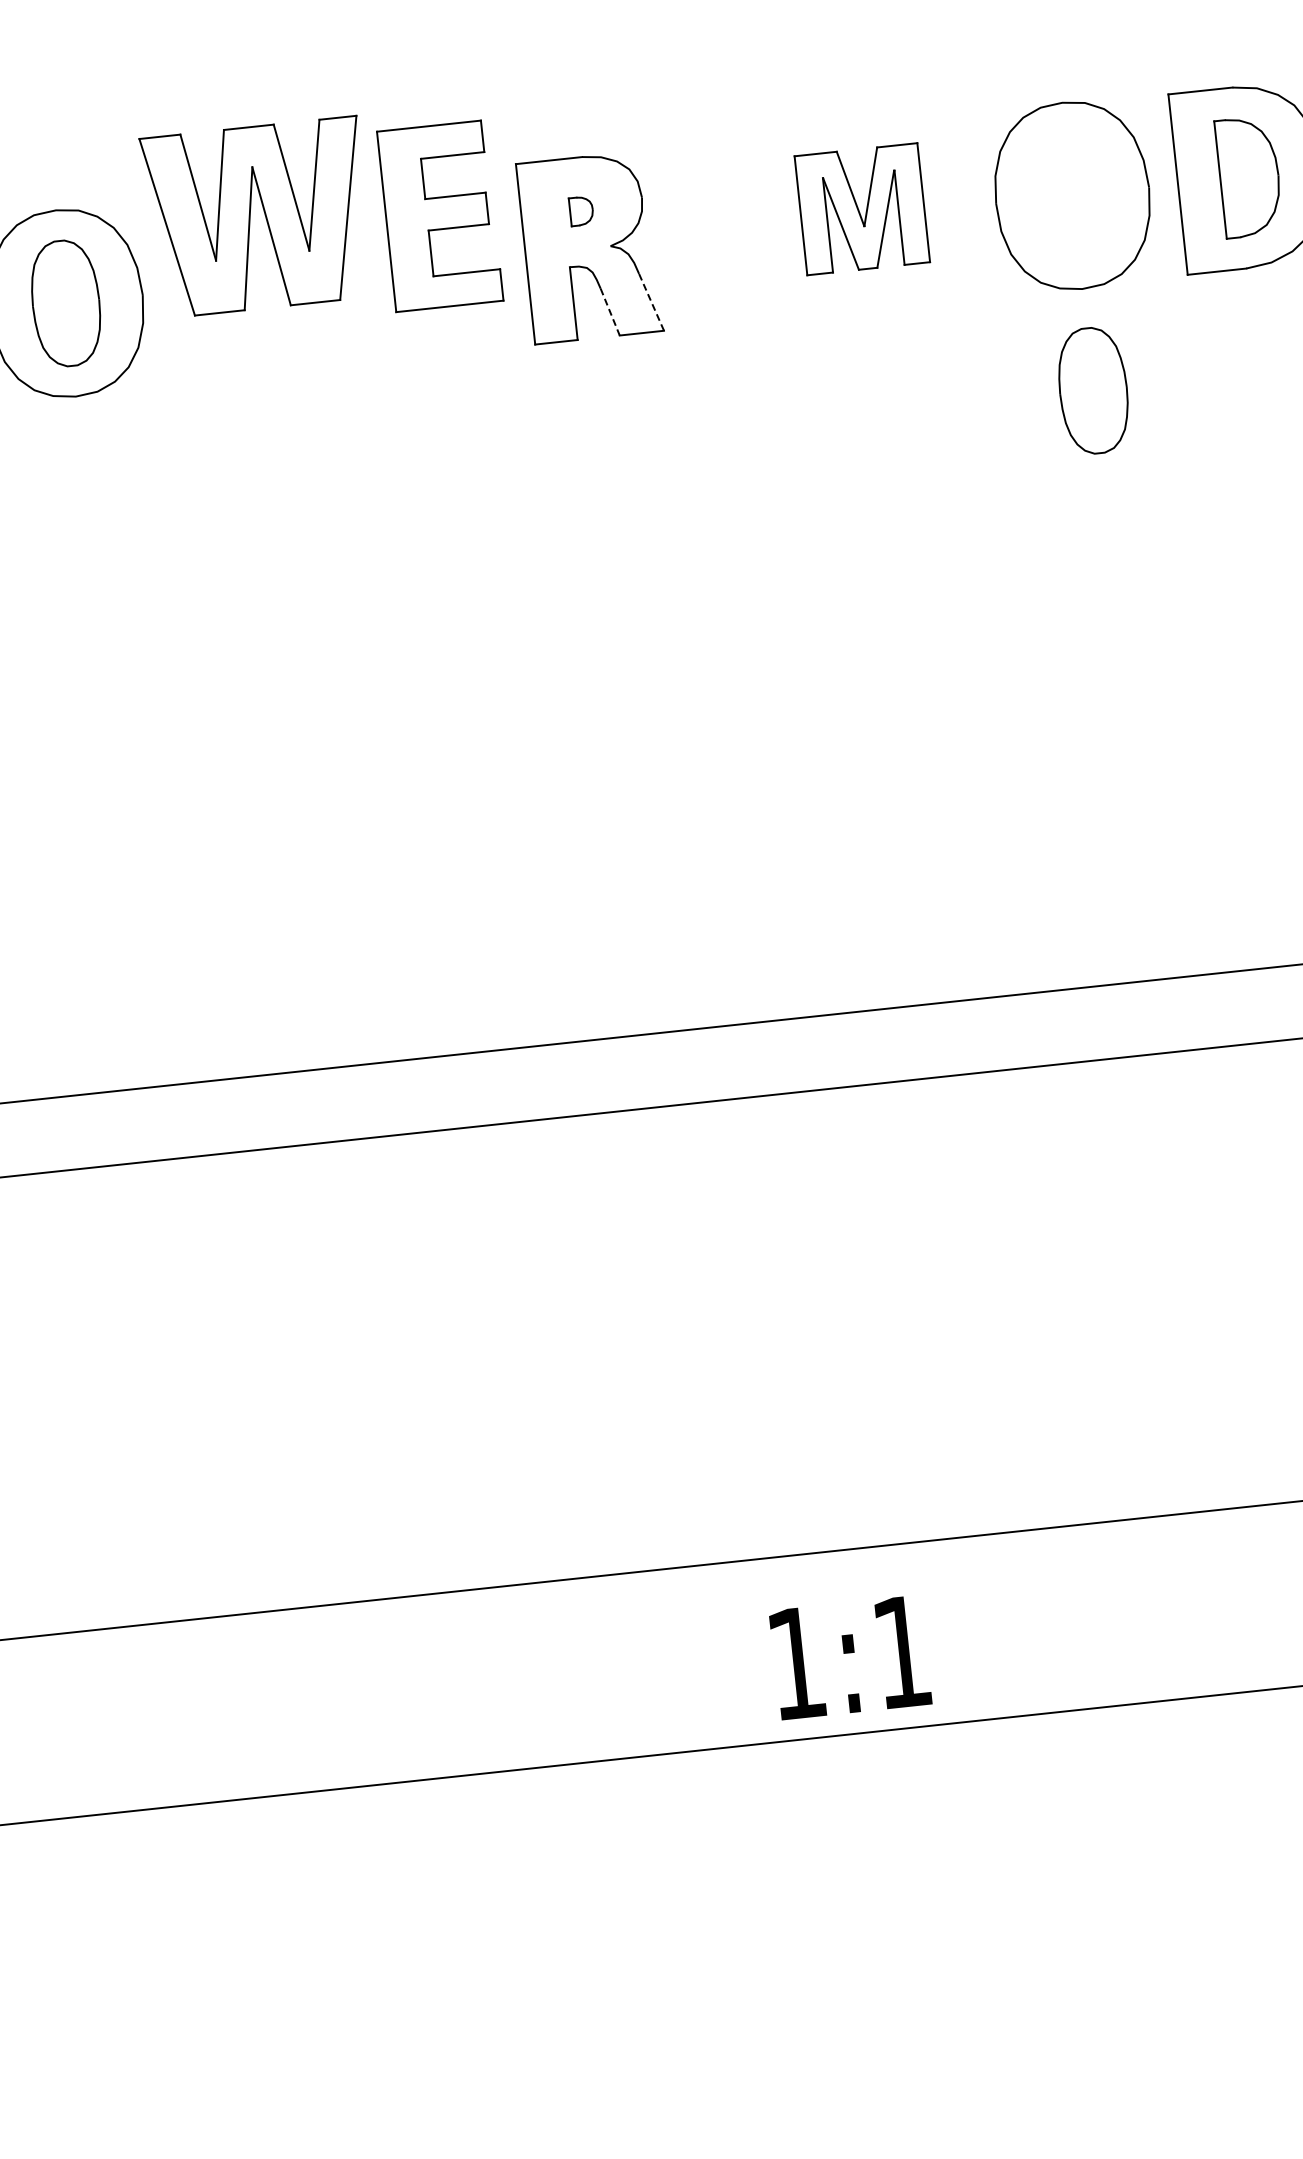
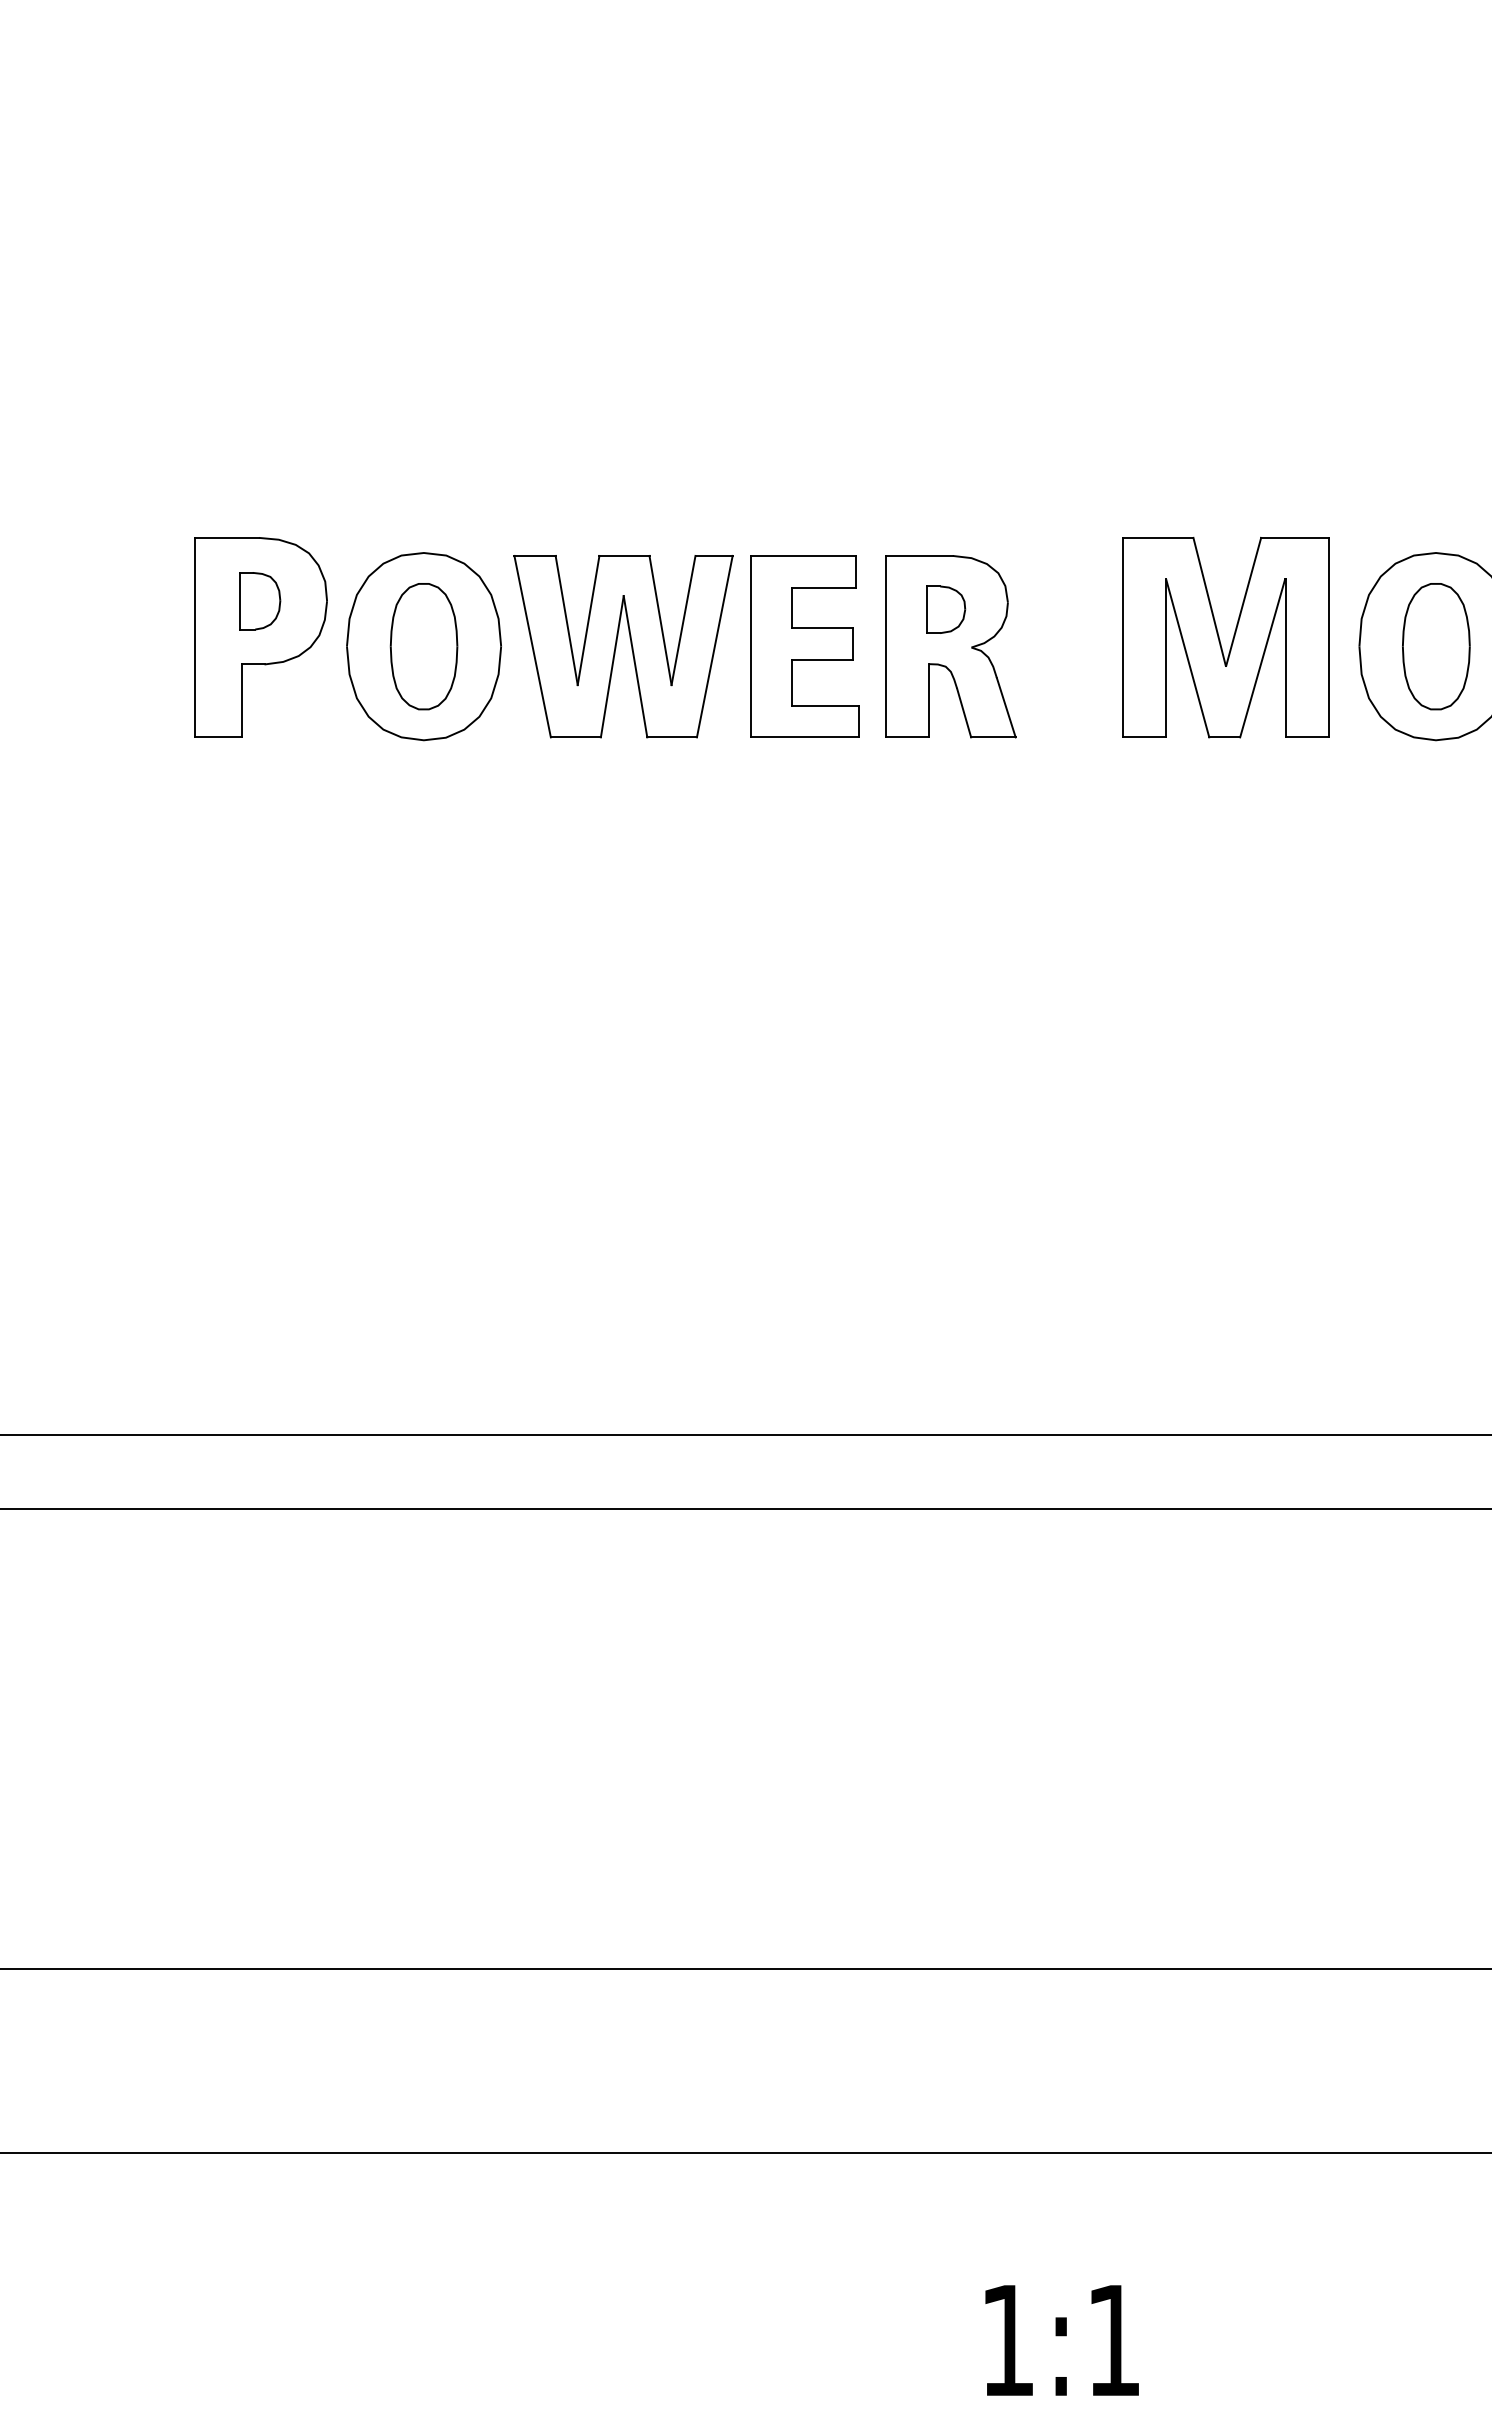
part: (862, 209) -> (1225, 637), size x1.67
part: (581, 211) -> (946, 609), size x1.67
part: (439, 216) -> (804, 646), moved
part: (250, 218) -> (616, 646), moved
line: (651, 302) -> (1006, 707), dashed -> solid
line: (610, 312) -> (964, 713), dashed -> solid
part: (1093, 390) -> (1436, 646), moved
text: (849, 1657) -> (1061, 2340), moved

